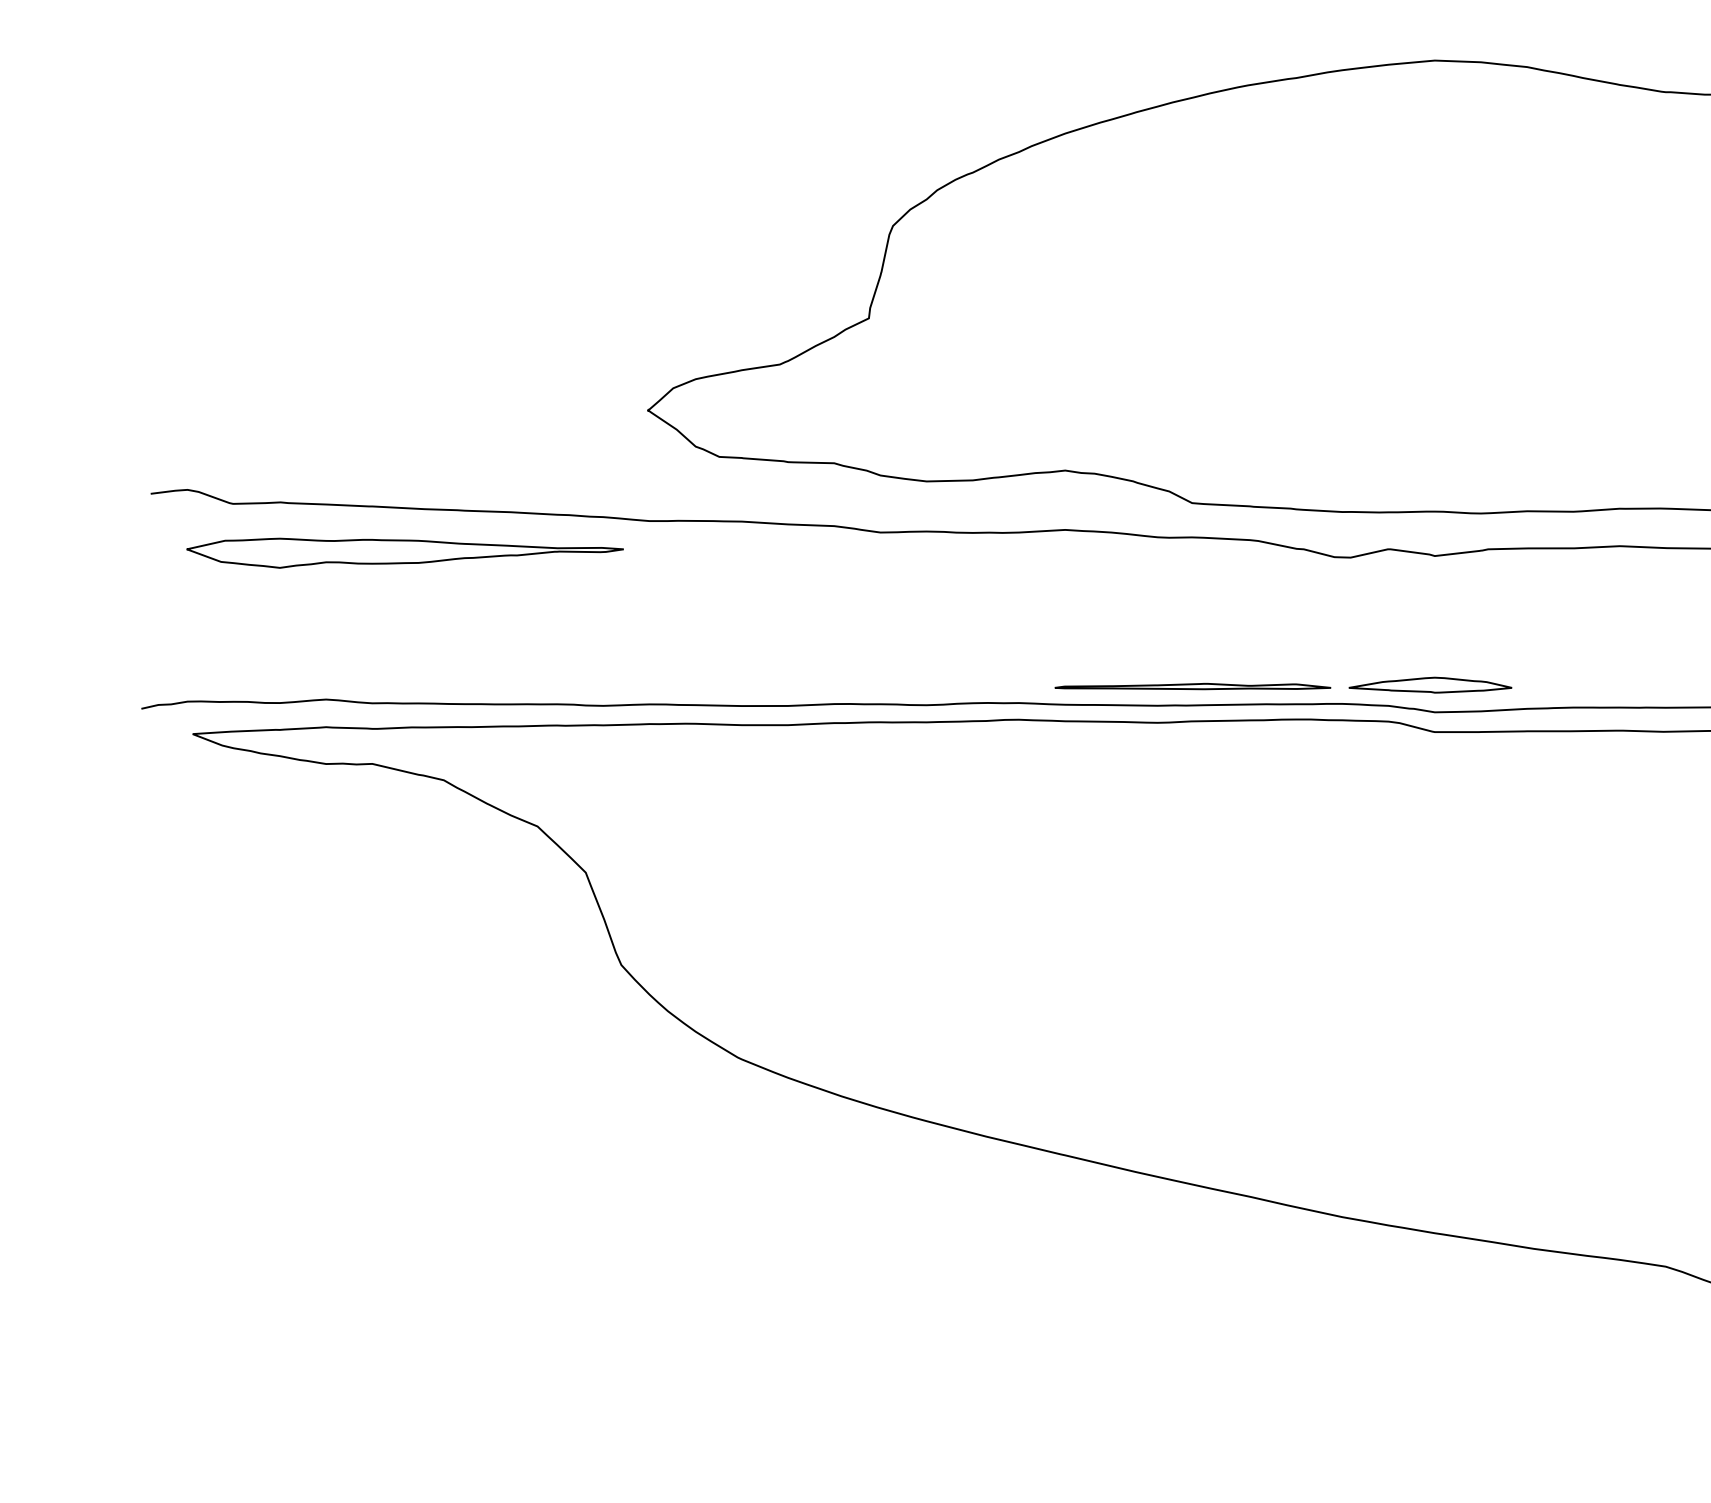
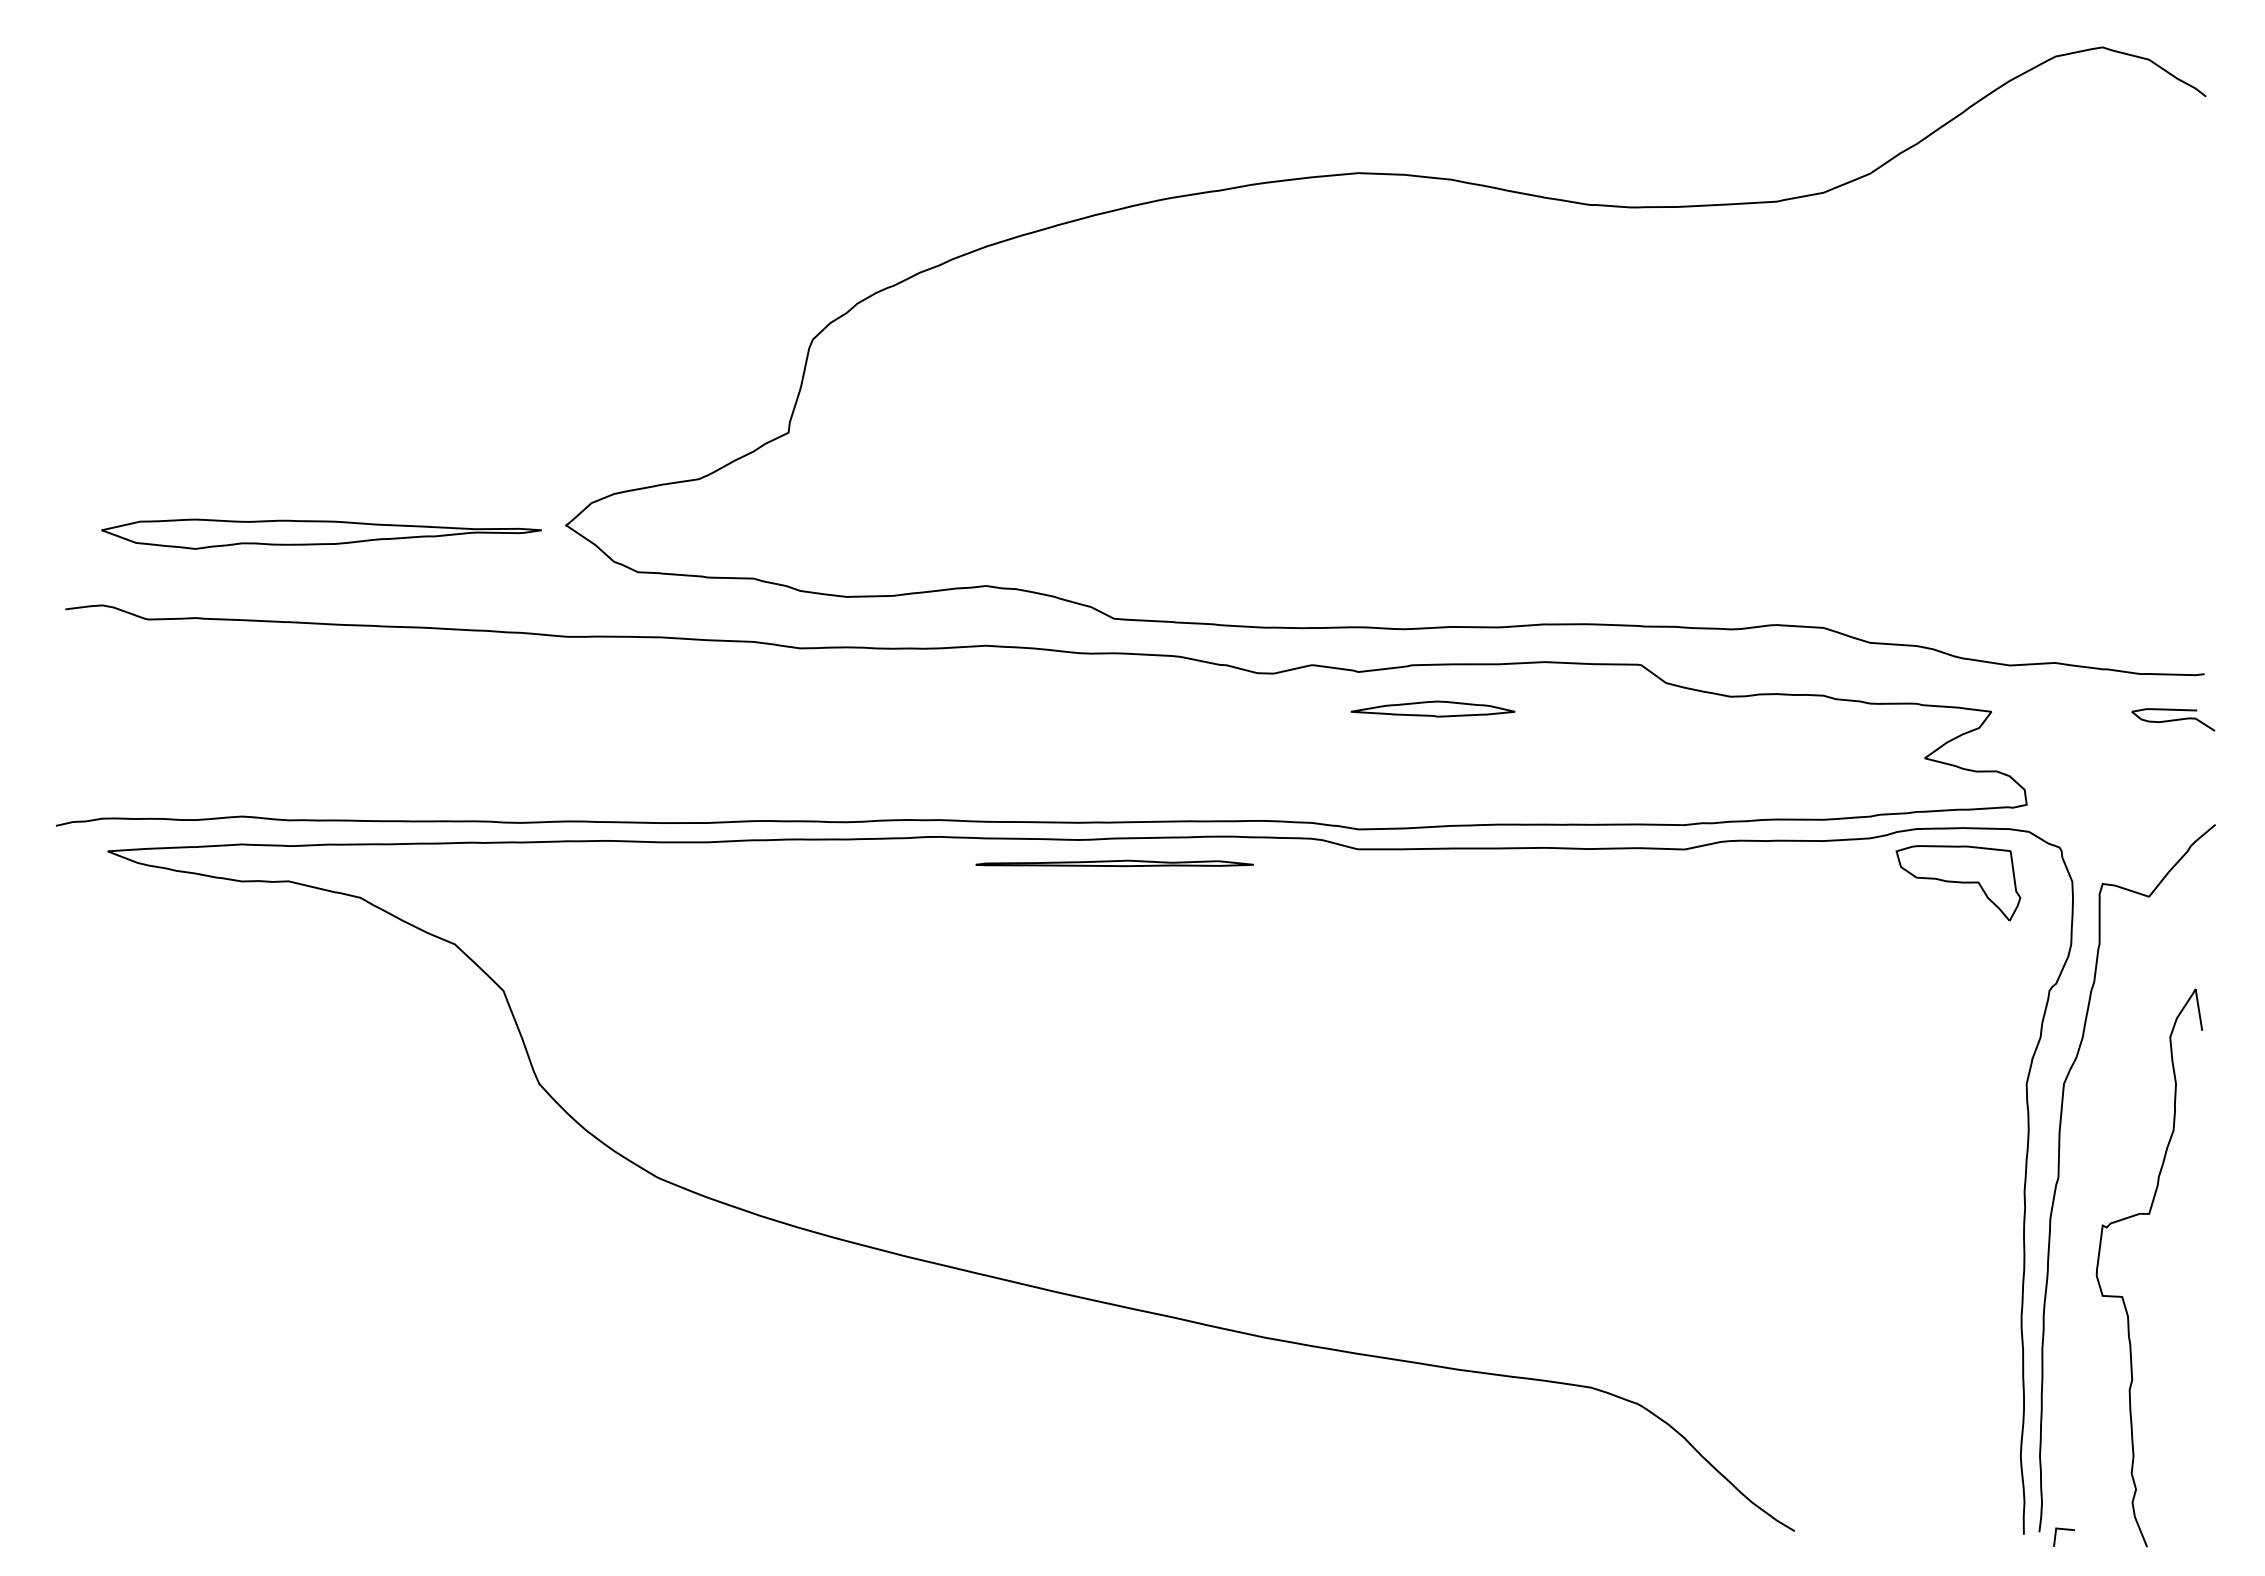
part: (405, 552) -> (321, 533), moved
part: (1429, 684) -> (1432, 708), moved
part: (1192, 686) -> (1114, 863), moved

